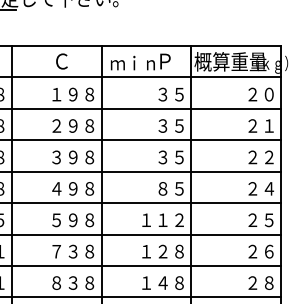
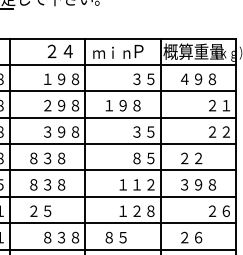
text: (71, 61) -> (60, 51), Ｃ -> ２４
text: (244, 94) -> (205, 79), ２０ -> ４９８
text: (154, 125) -> (129, 105), ３５ -> １９８
text: (64, 188) -> (54, 158), ４９８ -> ８３８
text: (244, 188) -> (205, 158), ２４ -> ２２
text: (64, 220) -> (54, 185), ５９８ -> ８３８
text: (244, 220) -> (205, 185), ２５ -> ３９８
text: (65, 251) -> (55, 211), ７３８ -> ２５
text: (154, 282) -> (129, 237), １４８ -> ８５
text: (244, 282) -> (205, 237), ２８ -> ２６

